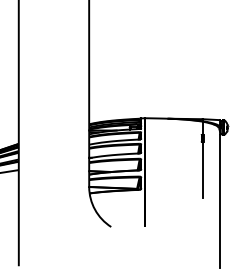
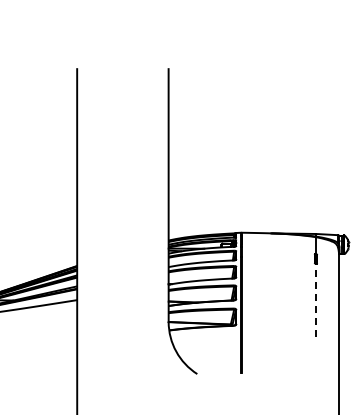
line: (202, 170) -> (315, 300), solid -> dashed

